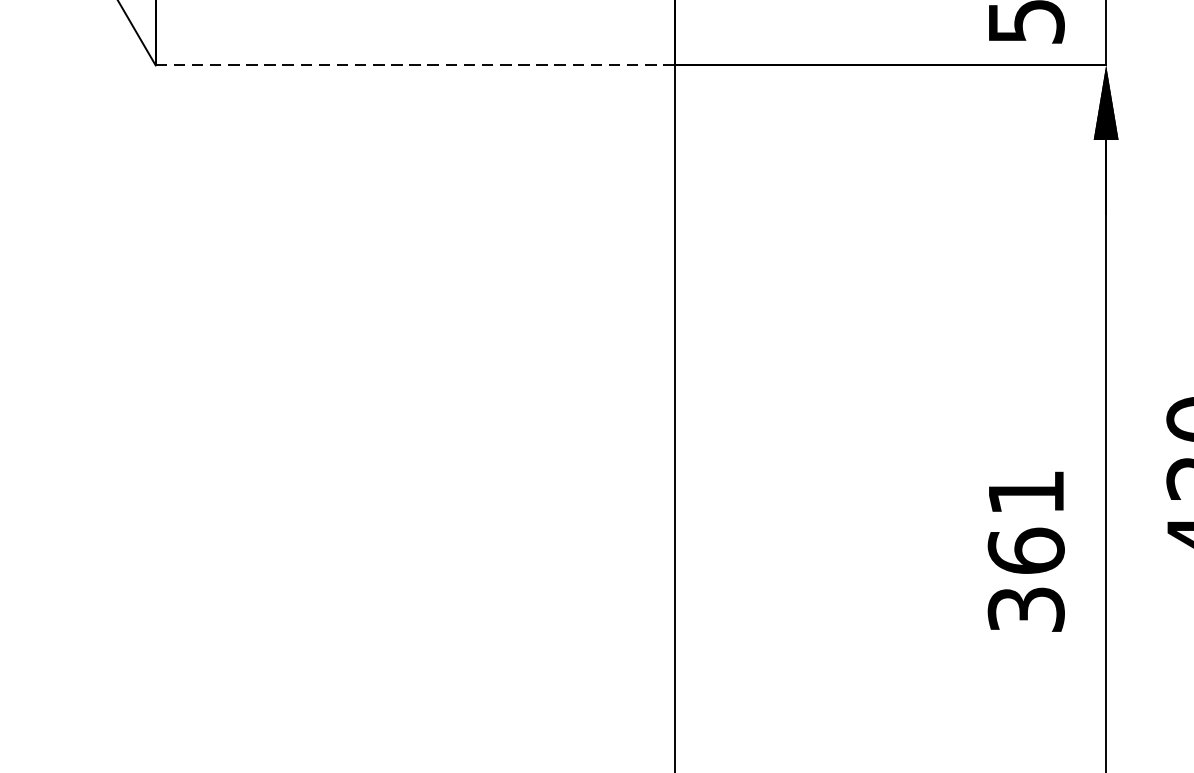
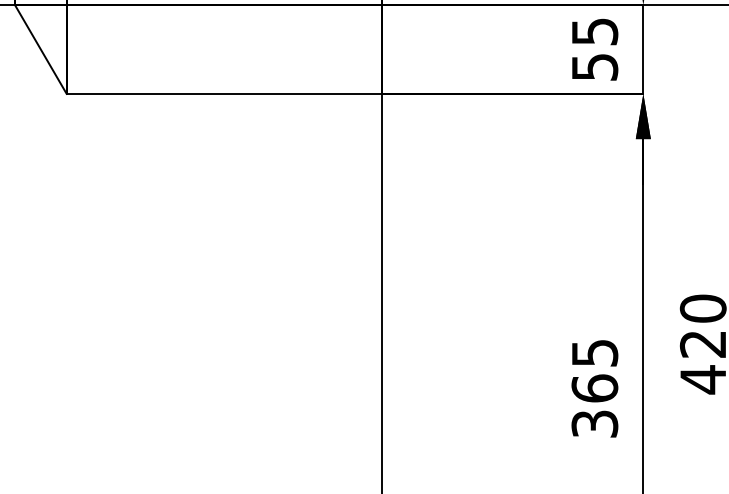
line: (414, 64) -> (223, 93), dashed -> solid
text: (1027, 493) -> (595, 353), 361 -> 365

